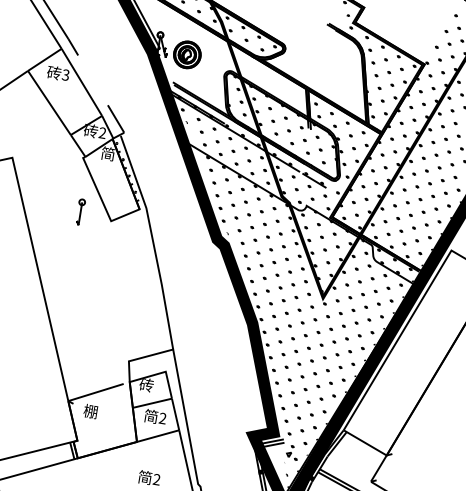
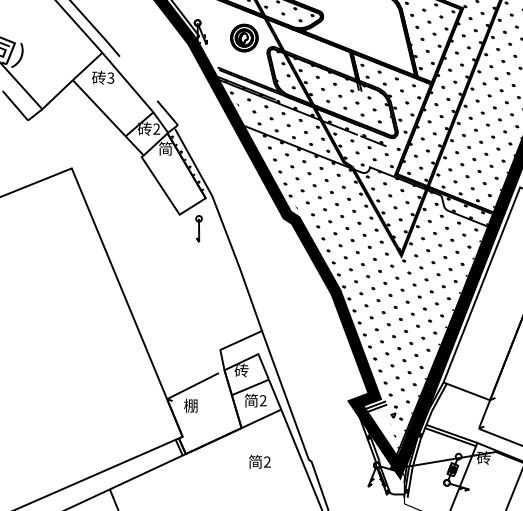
part: (187, 54) -> (244, 37), moved
part: (80, 211) -> (198, 228), moved

